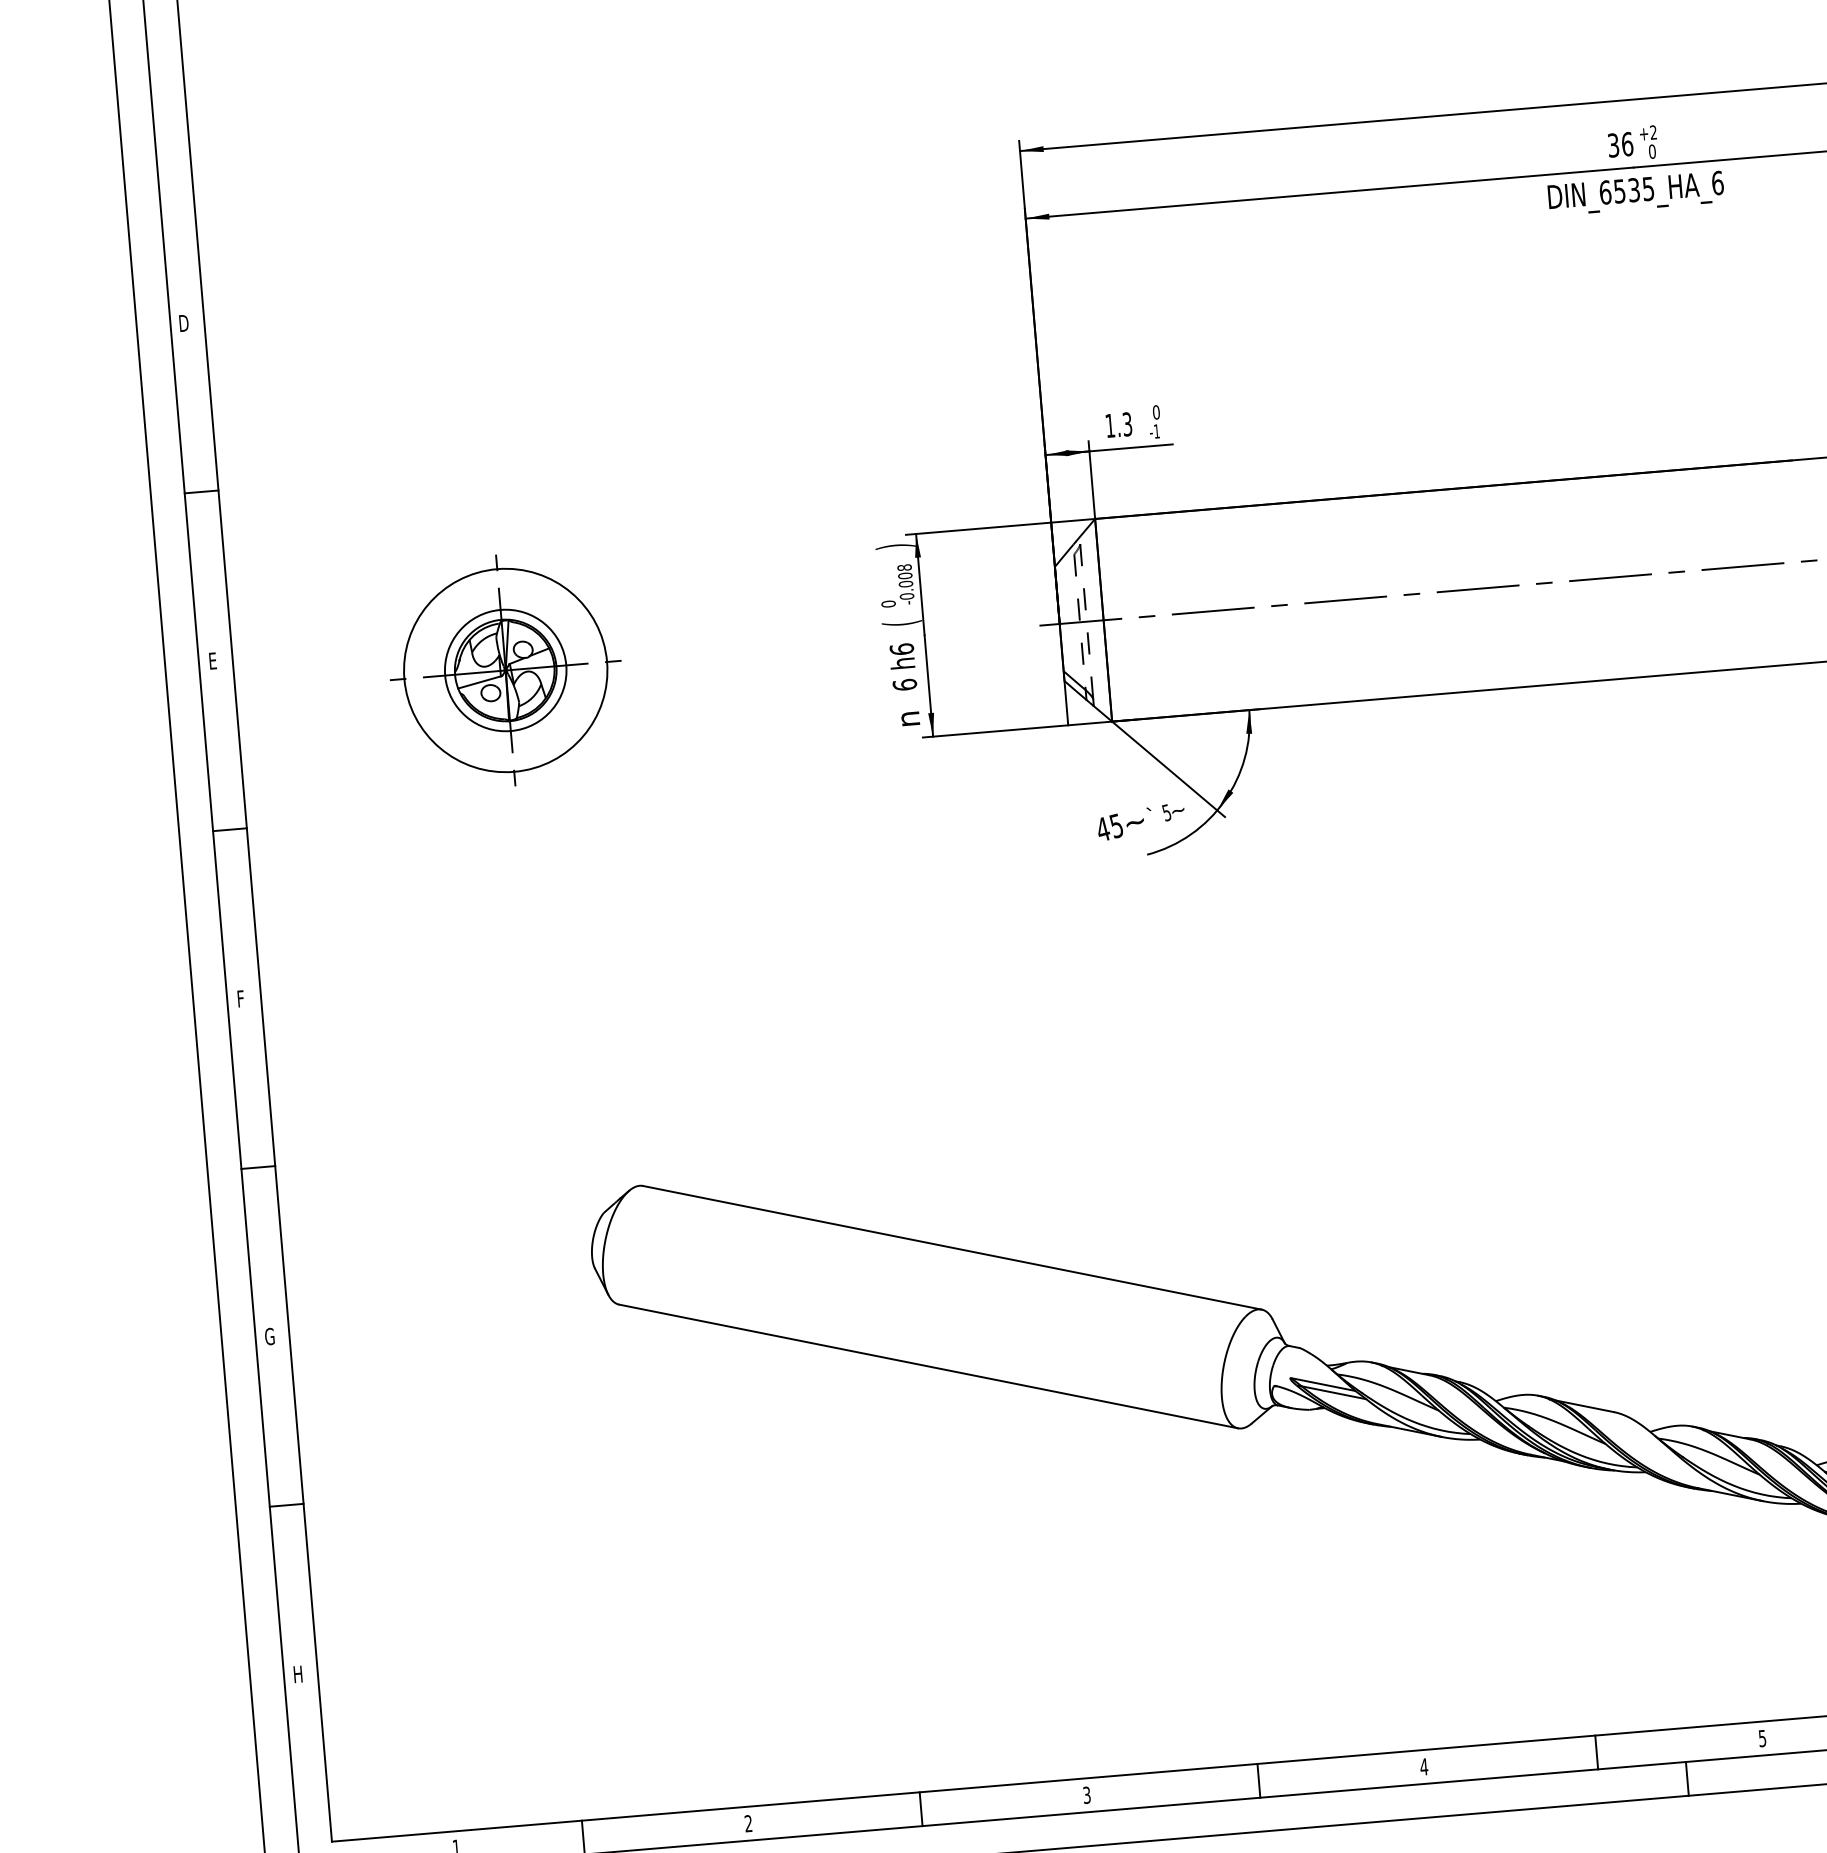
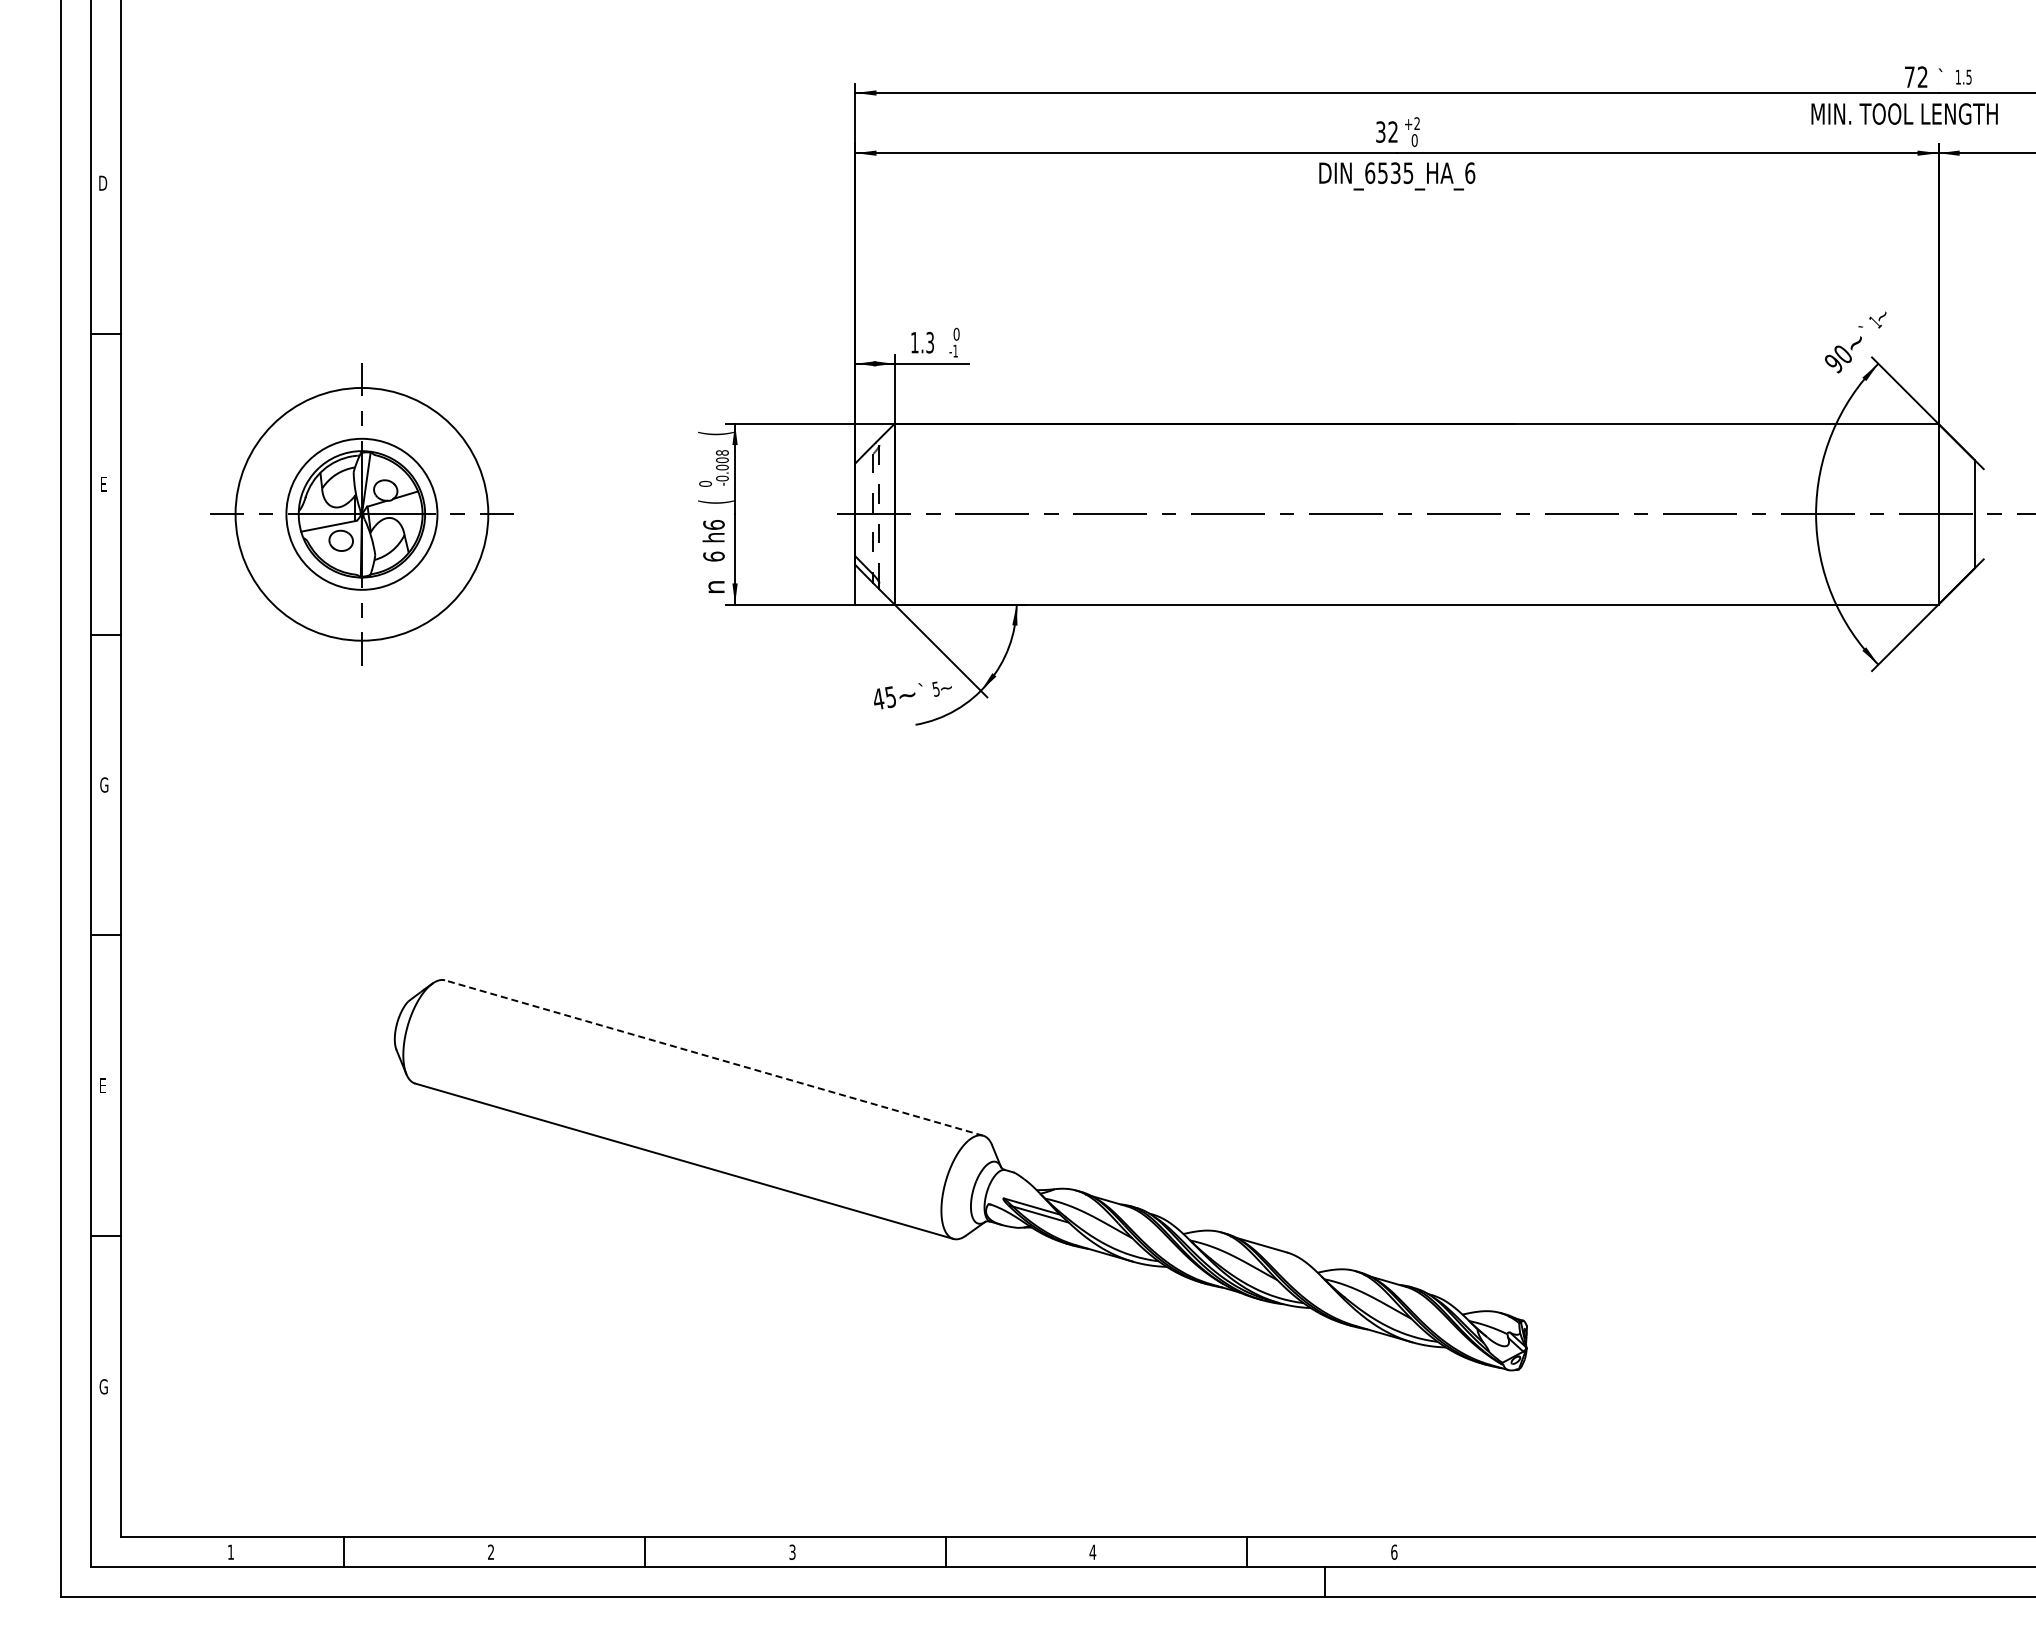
text: (1627, 143) -> (1393, 131), 36 -> 32
text: (895, 546) -> (715, 433), ) -> (
part: (505, 669) -> (361, 513), size x1.4
text: (242, 998) -> (104, 784), F -> G
line: (951, 1247) -> (713, 1057), solid -> dashed
text: (269, 1336) -> (103, 1085), G -> E
text: (297, 1674) -> (103, 1386), H -> G
text: (1762, 1737) -> (1394, 1551), 5 -> 6

